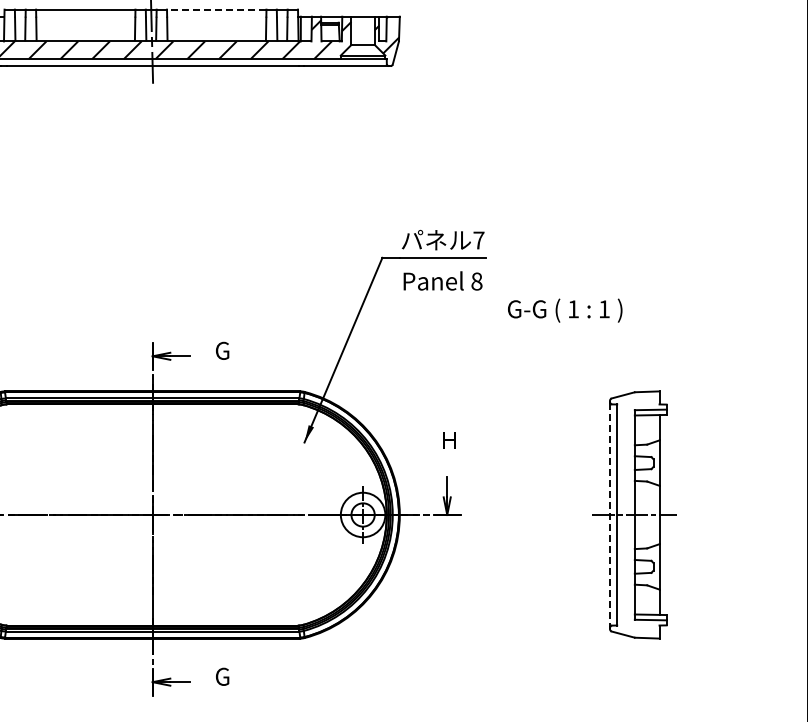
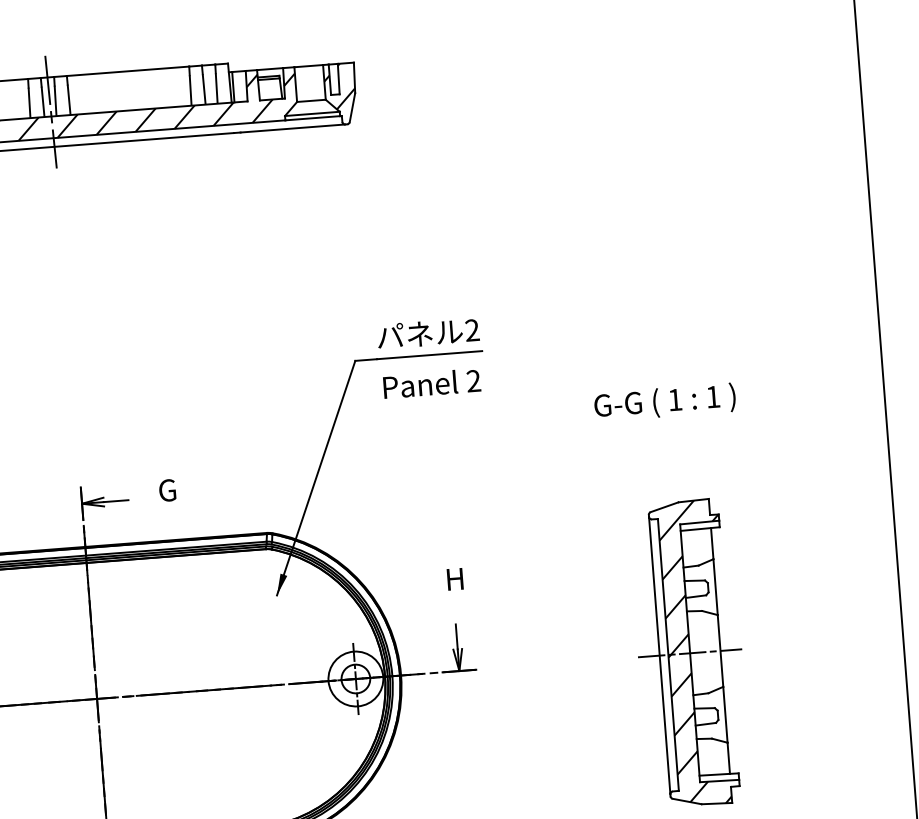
line: (216, 9) -> (127, 71), dashed -> solid
text: (478, 240) -> (471, 330), 7 -> 2
text: (476, 281) -> (473, 381), 8 -> 2
text: (565, 310) -> (665, 402), moved
line: (610, 514) -> (660, 654), dashed -> solid
hatch: (641, 514) -> (698, 652), added

